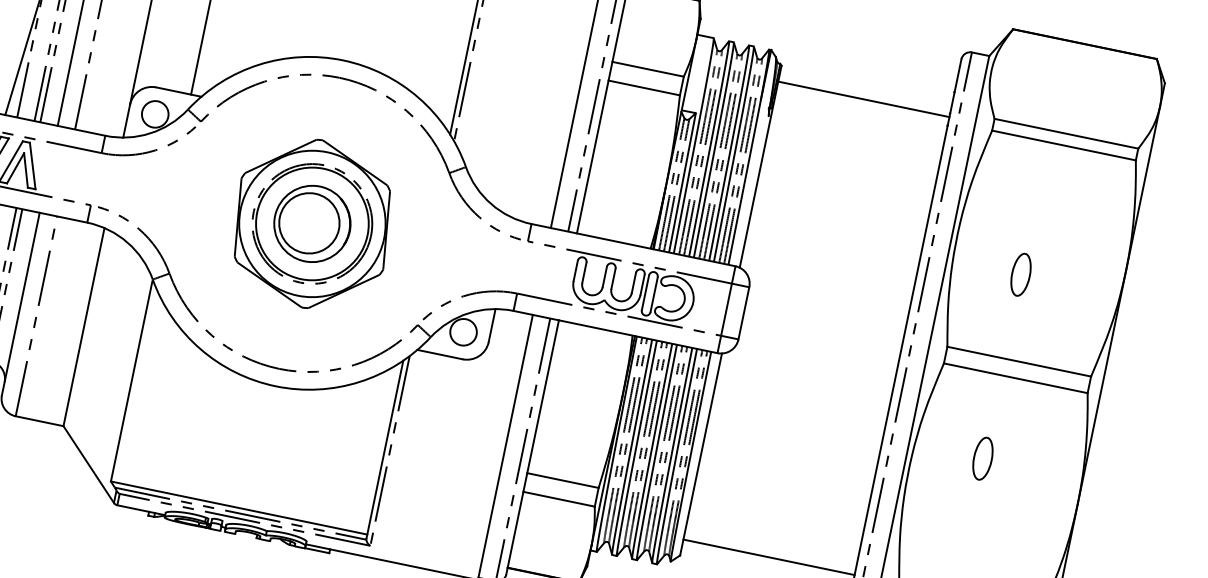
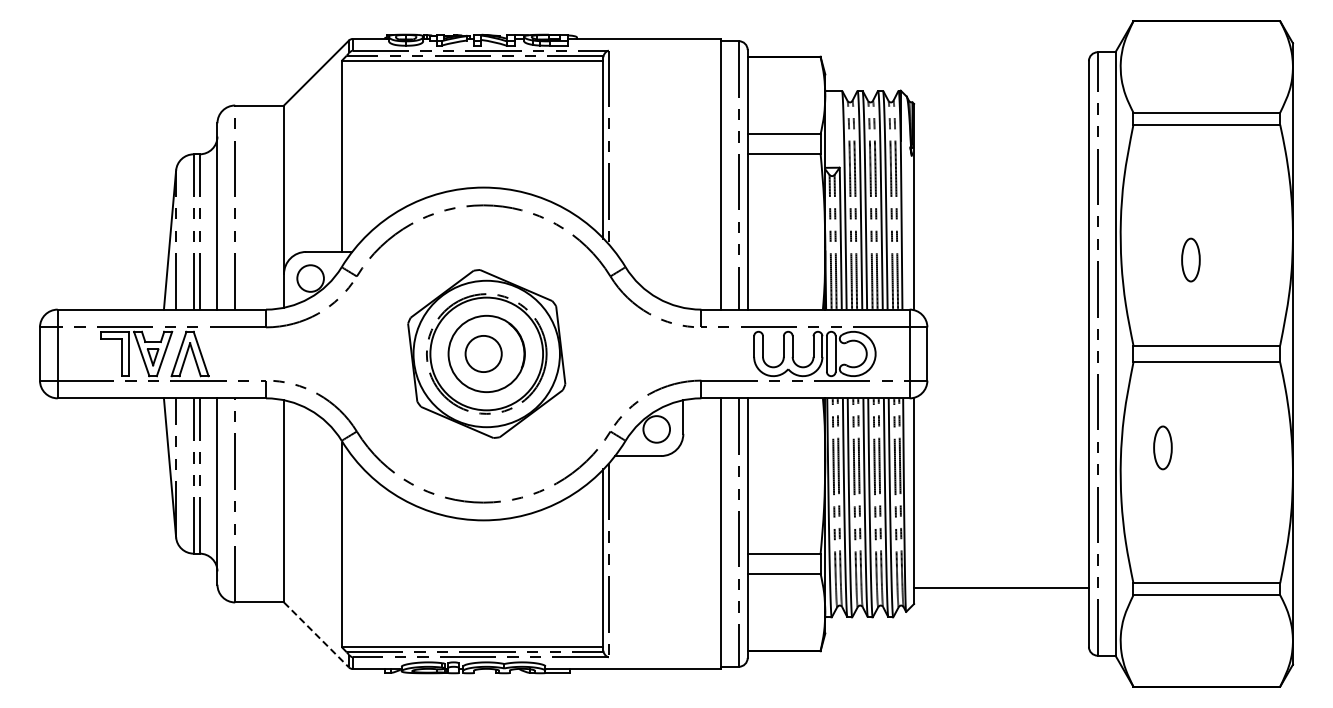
line: (863, 99) -> (1001, 120), removed
circle: (309, 222) -> (483, 353), size x0.6
part: (982, 458) -> (1162, 447), moved
line: (88, 464) -> (316, 634), solid -> dashed

